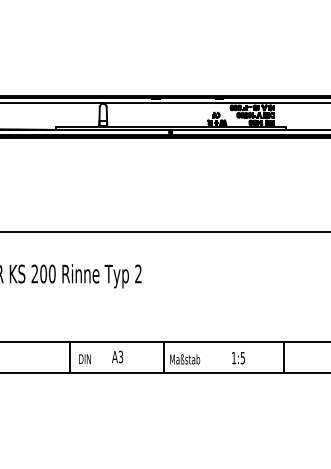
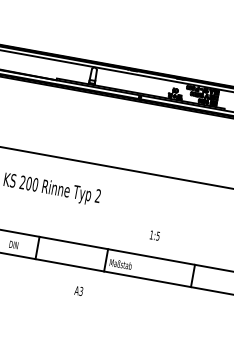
text: (117, 356) -> (78, 290), moved
text: (238, 358) -> (154, 235), moved
text: (84, 359) -> (13, 245), moved

